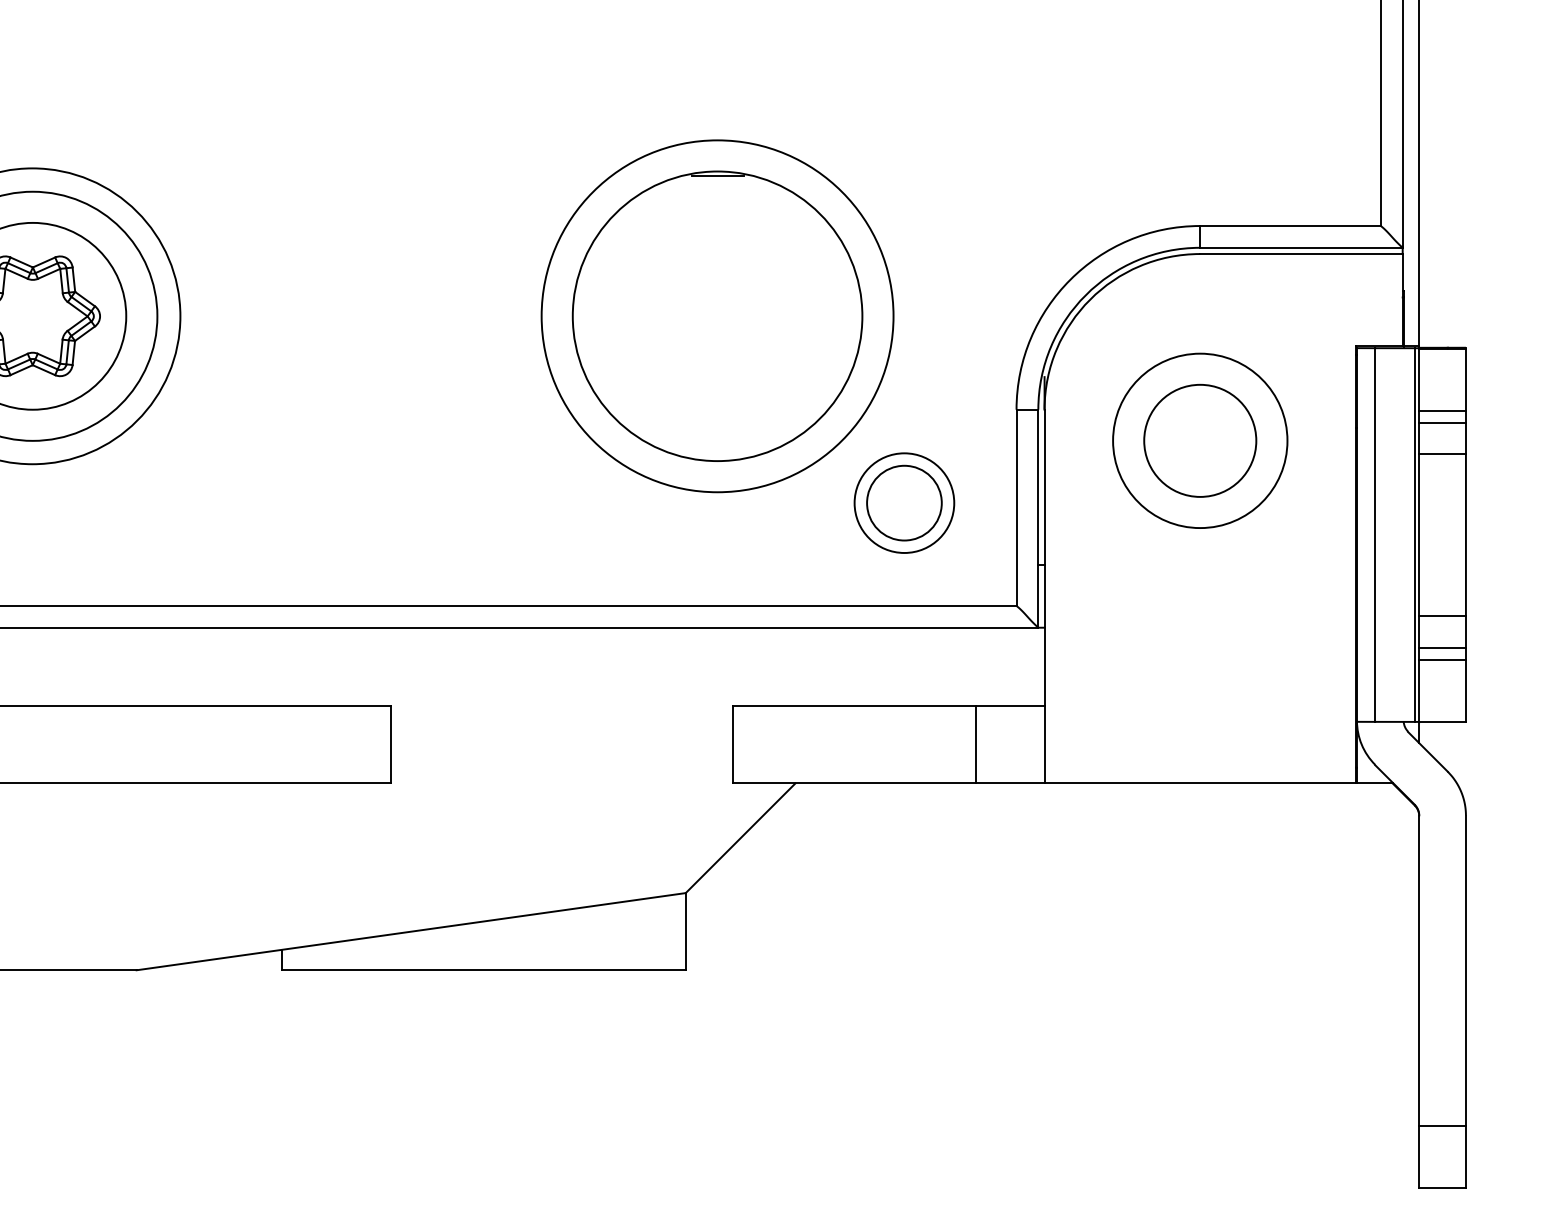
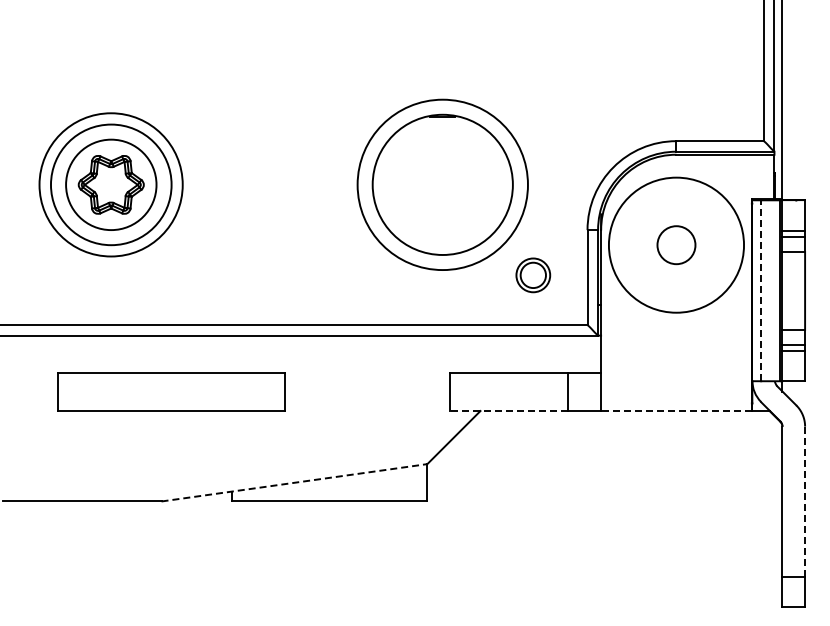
circle: (1200, 439) -> (676, 244), size x1.6
circle: (1200, 441) -> (676, 245), size x0.7
part: (904, 503) -> (533, 275), size x0.7
line: (1375, 534) -> (761, 290), solid -> dashed
line: (855, 784) -> (509, 411), solid -> dashed
line: (1198, 784) -> (675, 411), solid -> dashed
line: (411, 931) -> (294, 482), solid -> dashed
line: (1466, 970) -> (805, 501), solid -> dashed

